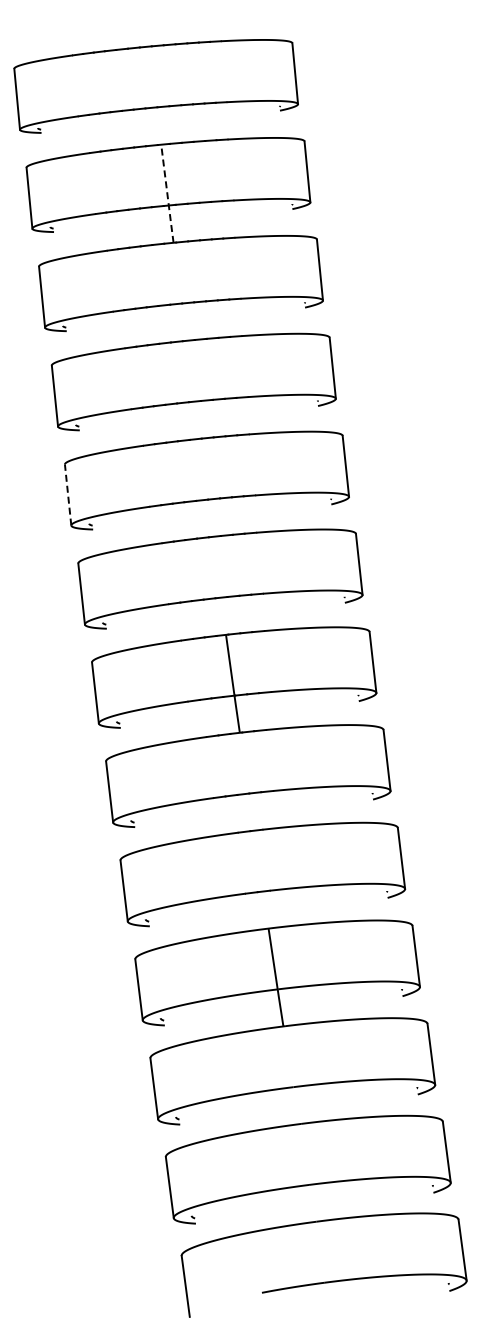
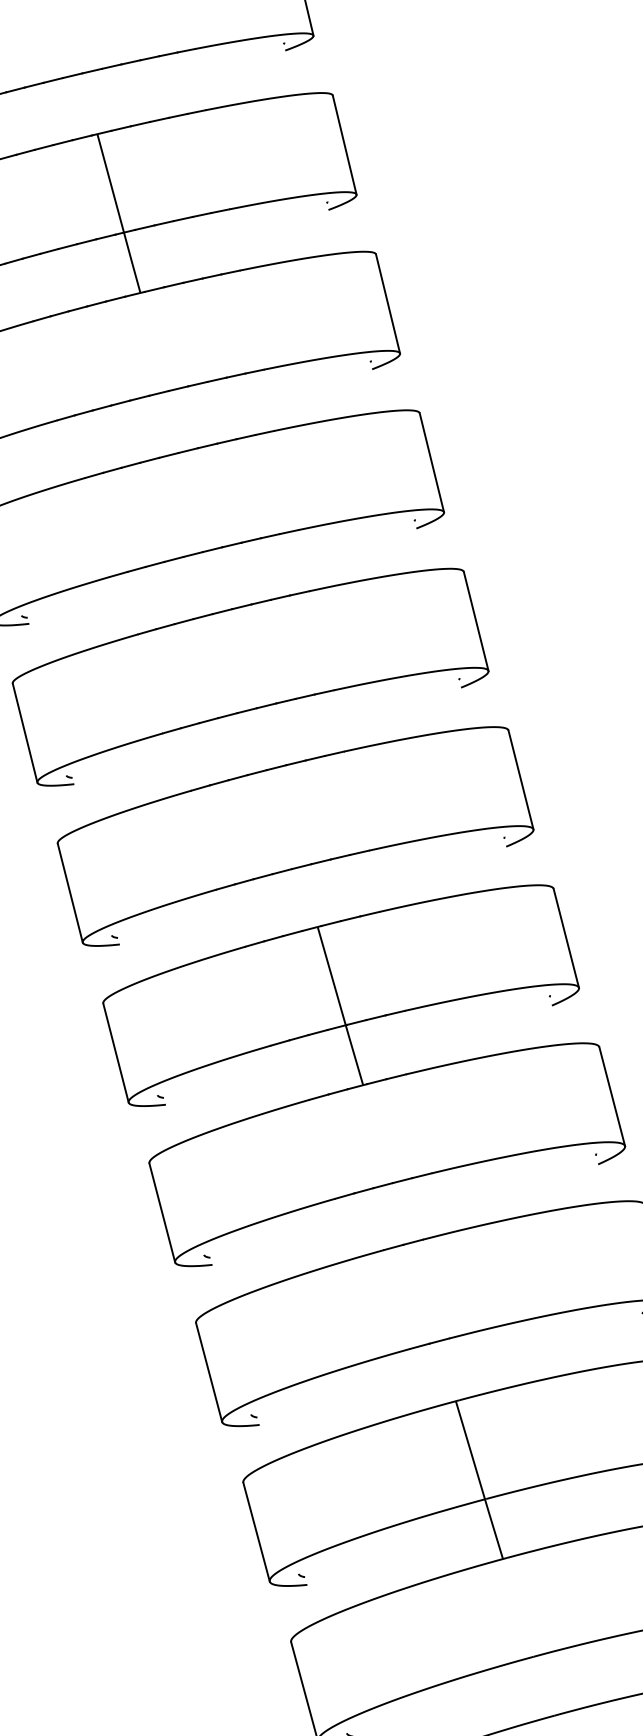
line: (167, 194) -> (119, 214), dashed -> solid
line: (68, 495) -> (25, 733), dashed -> solid

